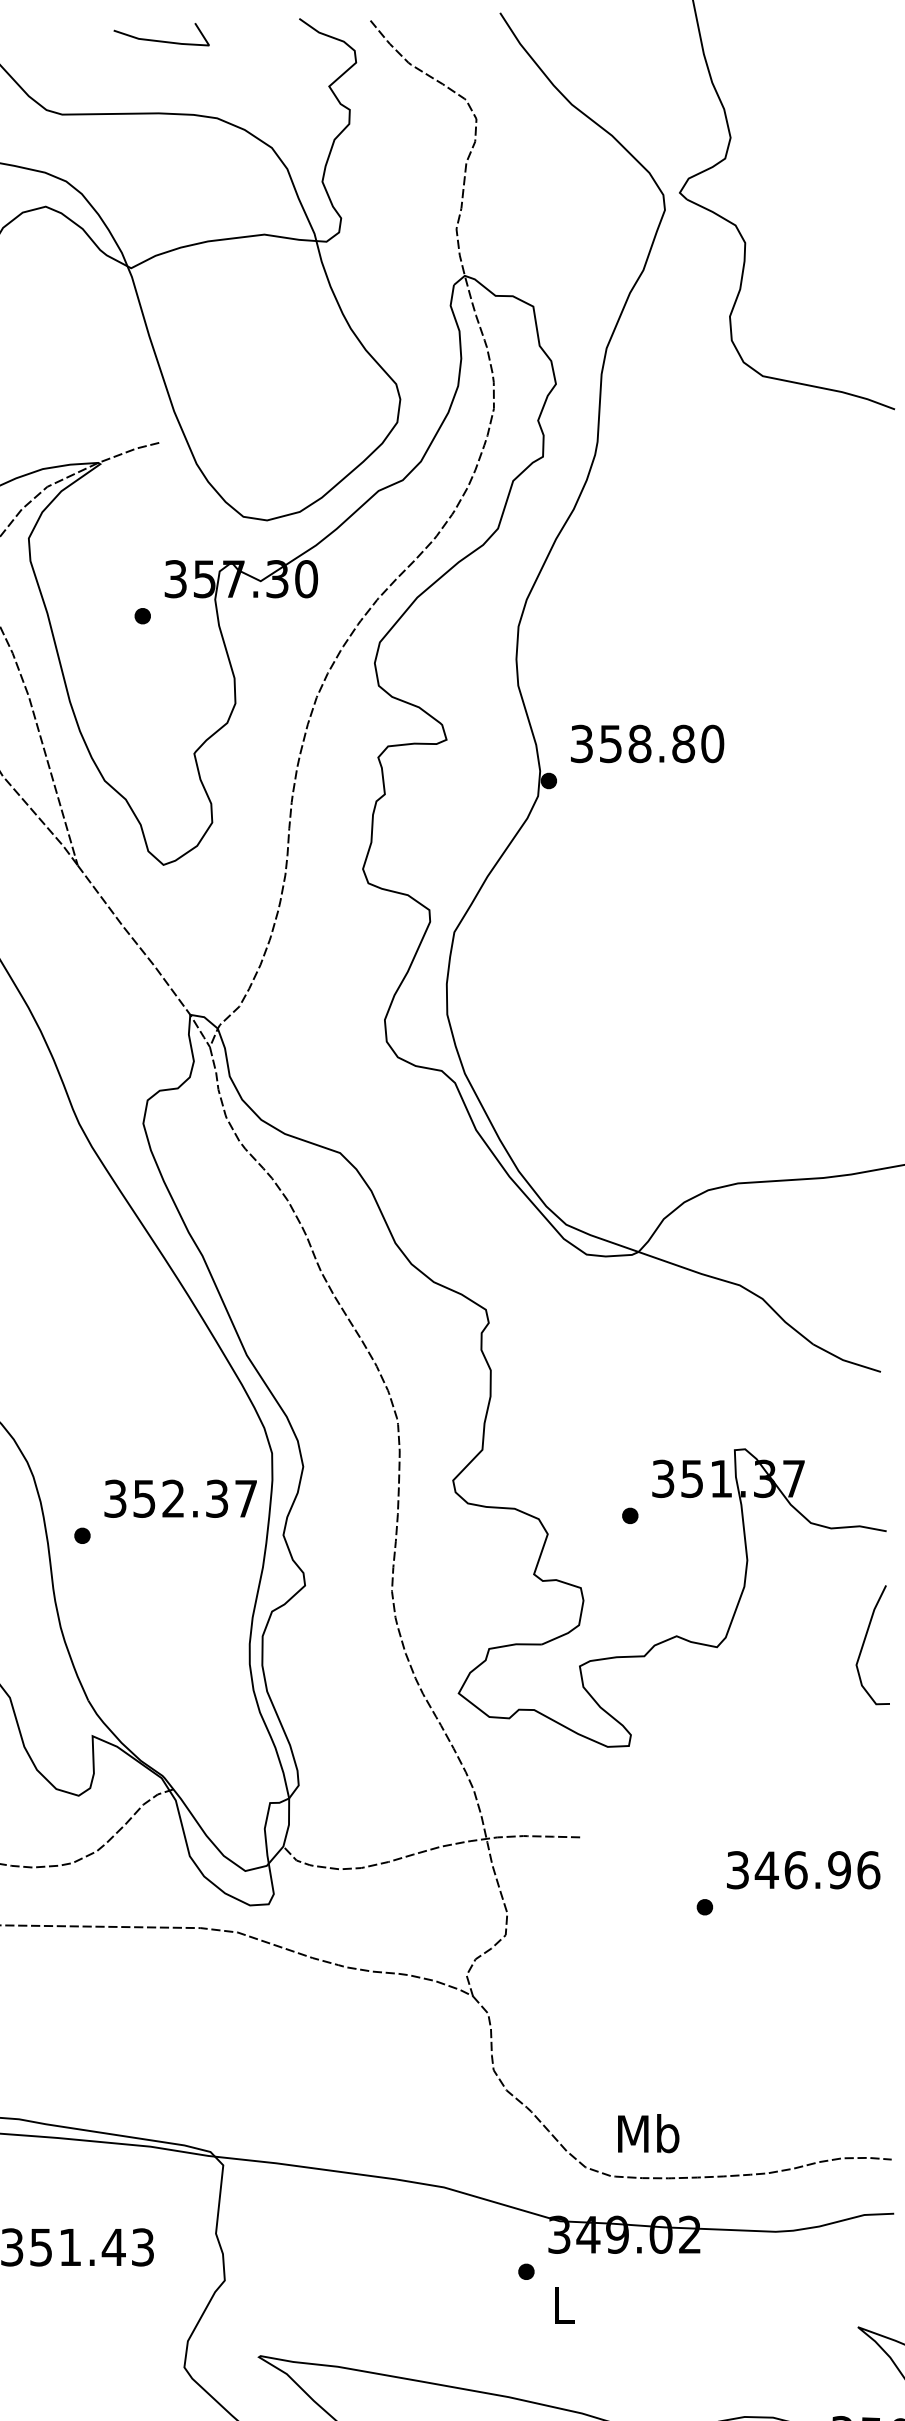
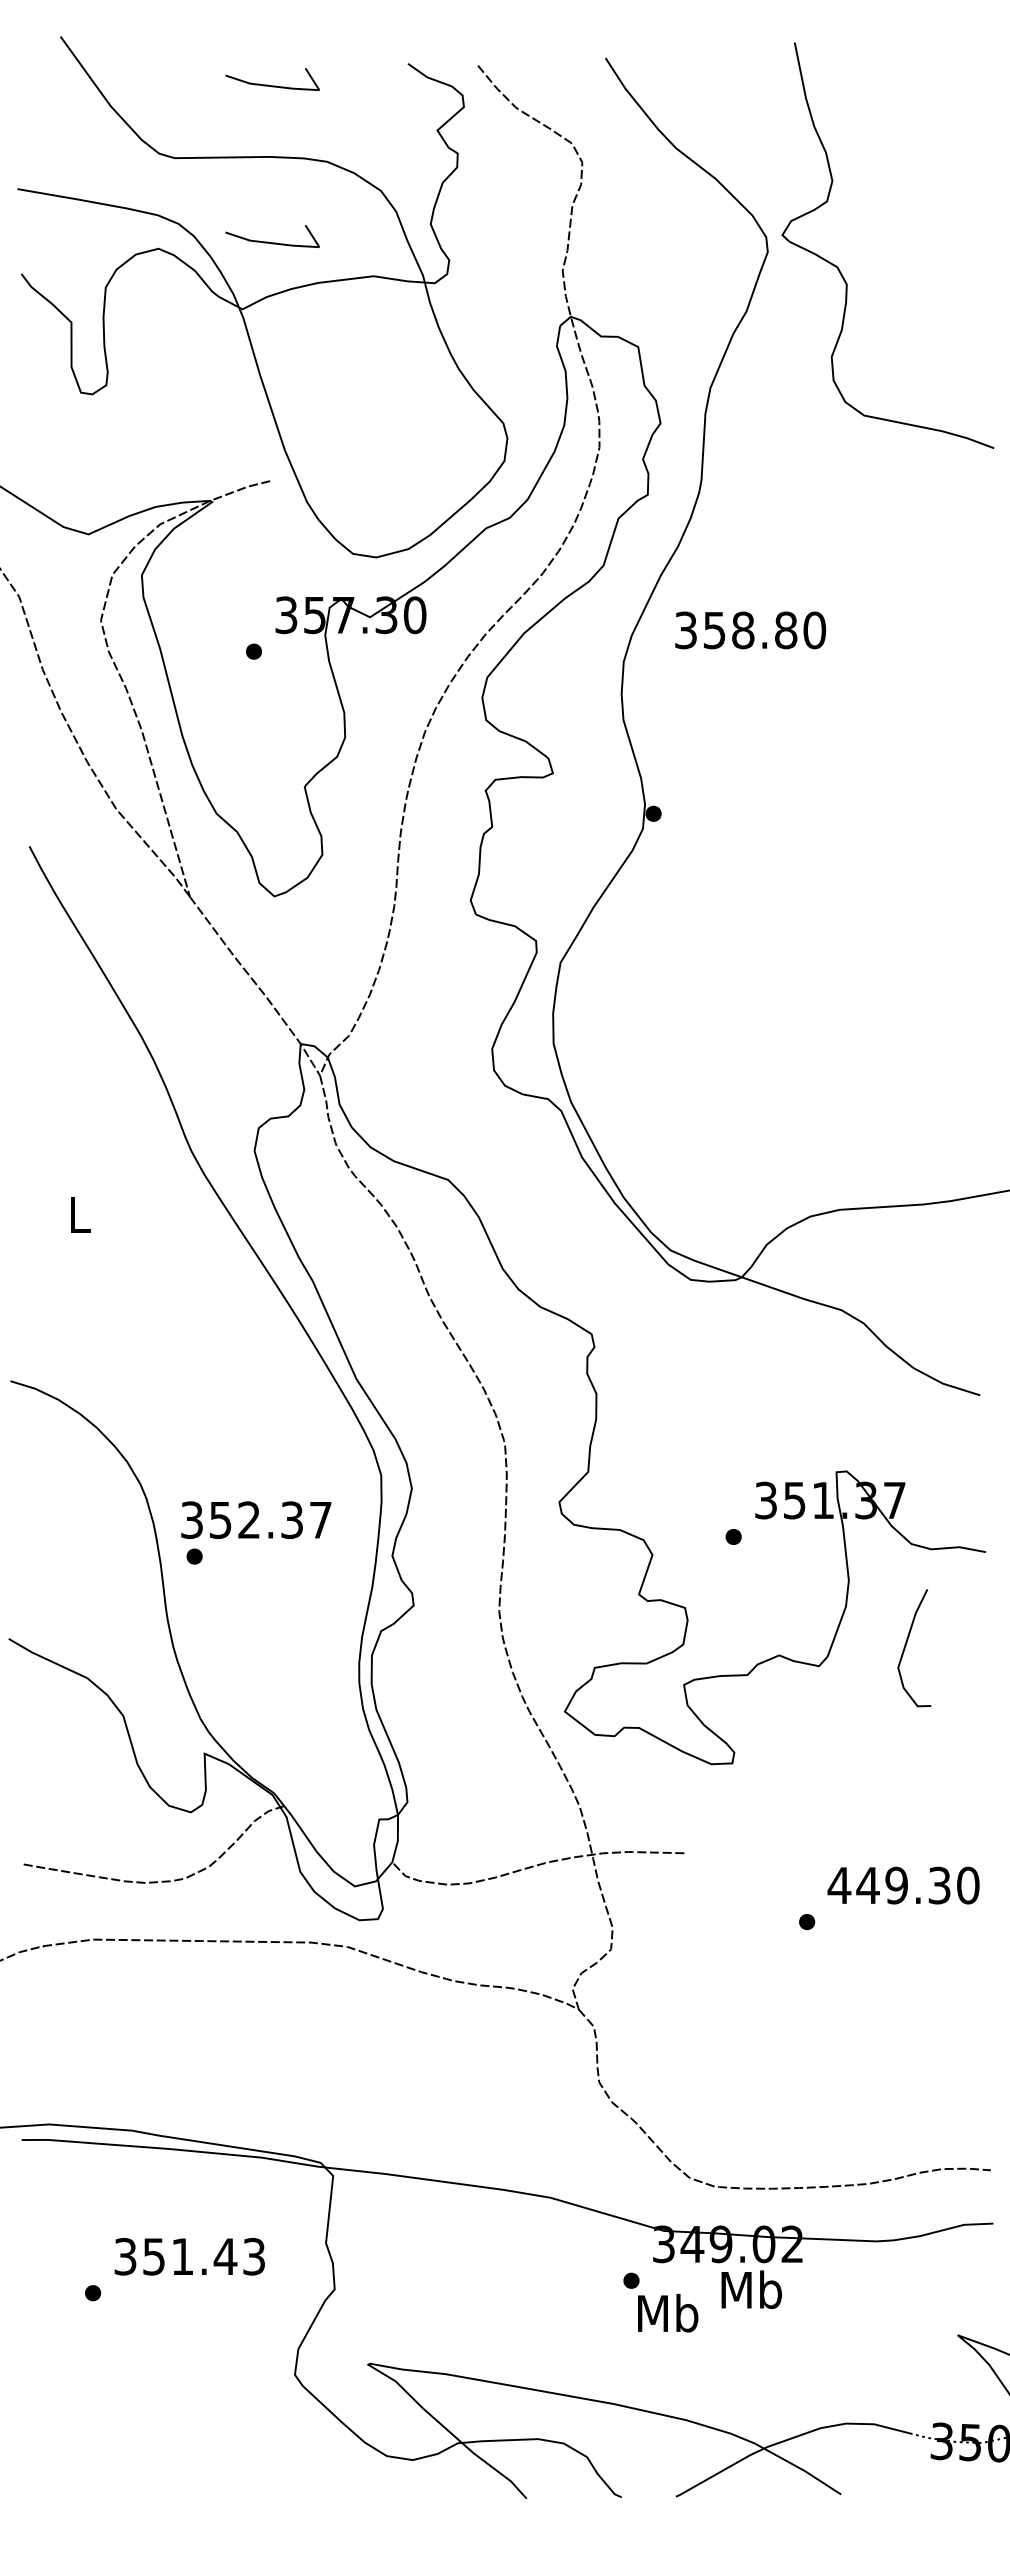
line: (161, 200) -> (272, 242), added
text: (647, 744) -> (750, 630), moved
text: (180, 1498) -> (256, 1519), moved
curve: (864, 1643) -> (906, 1646), moved
text: (802, 1870) -> (903, 1885), 346.96 -> 449.30
text: (648, 2133) -> (751, 2289), moved
text: (564, 2305) -> (668, 2313), L -> Mb

